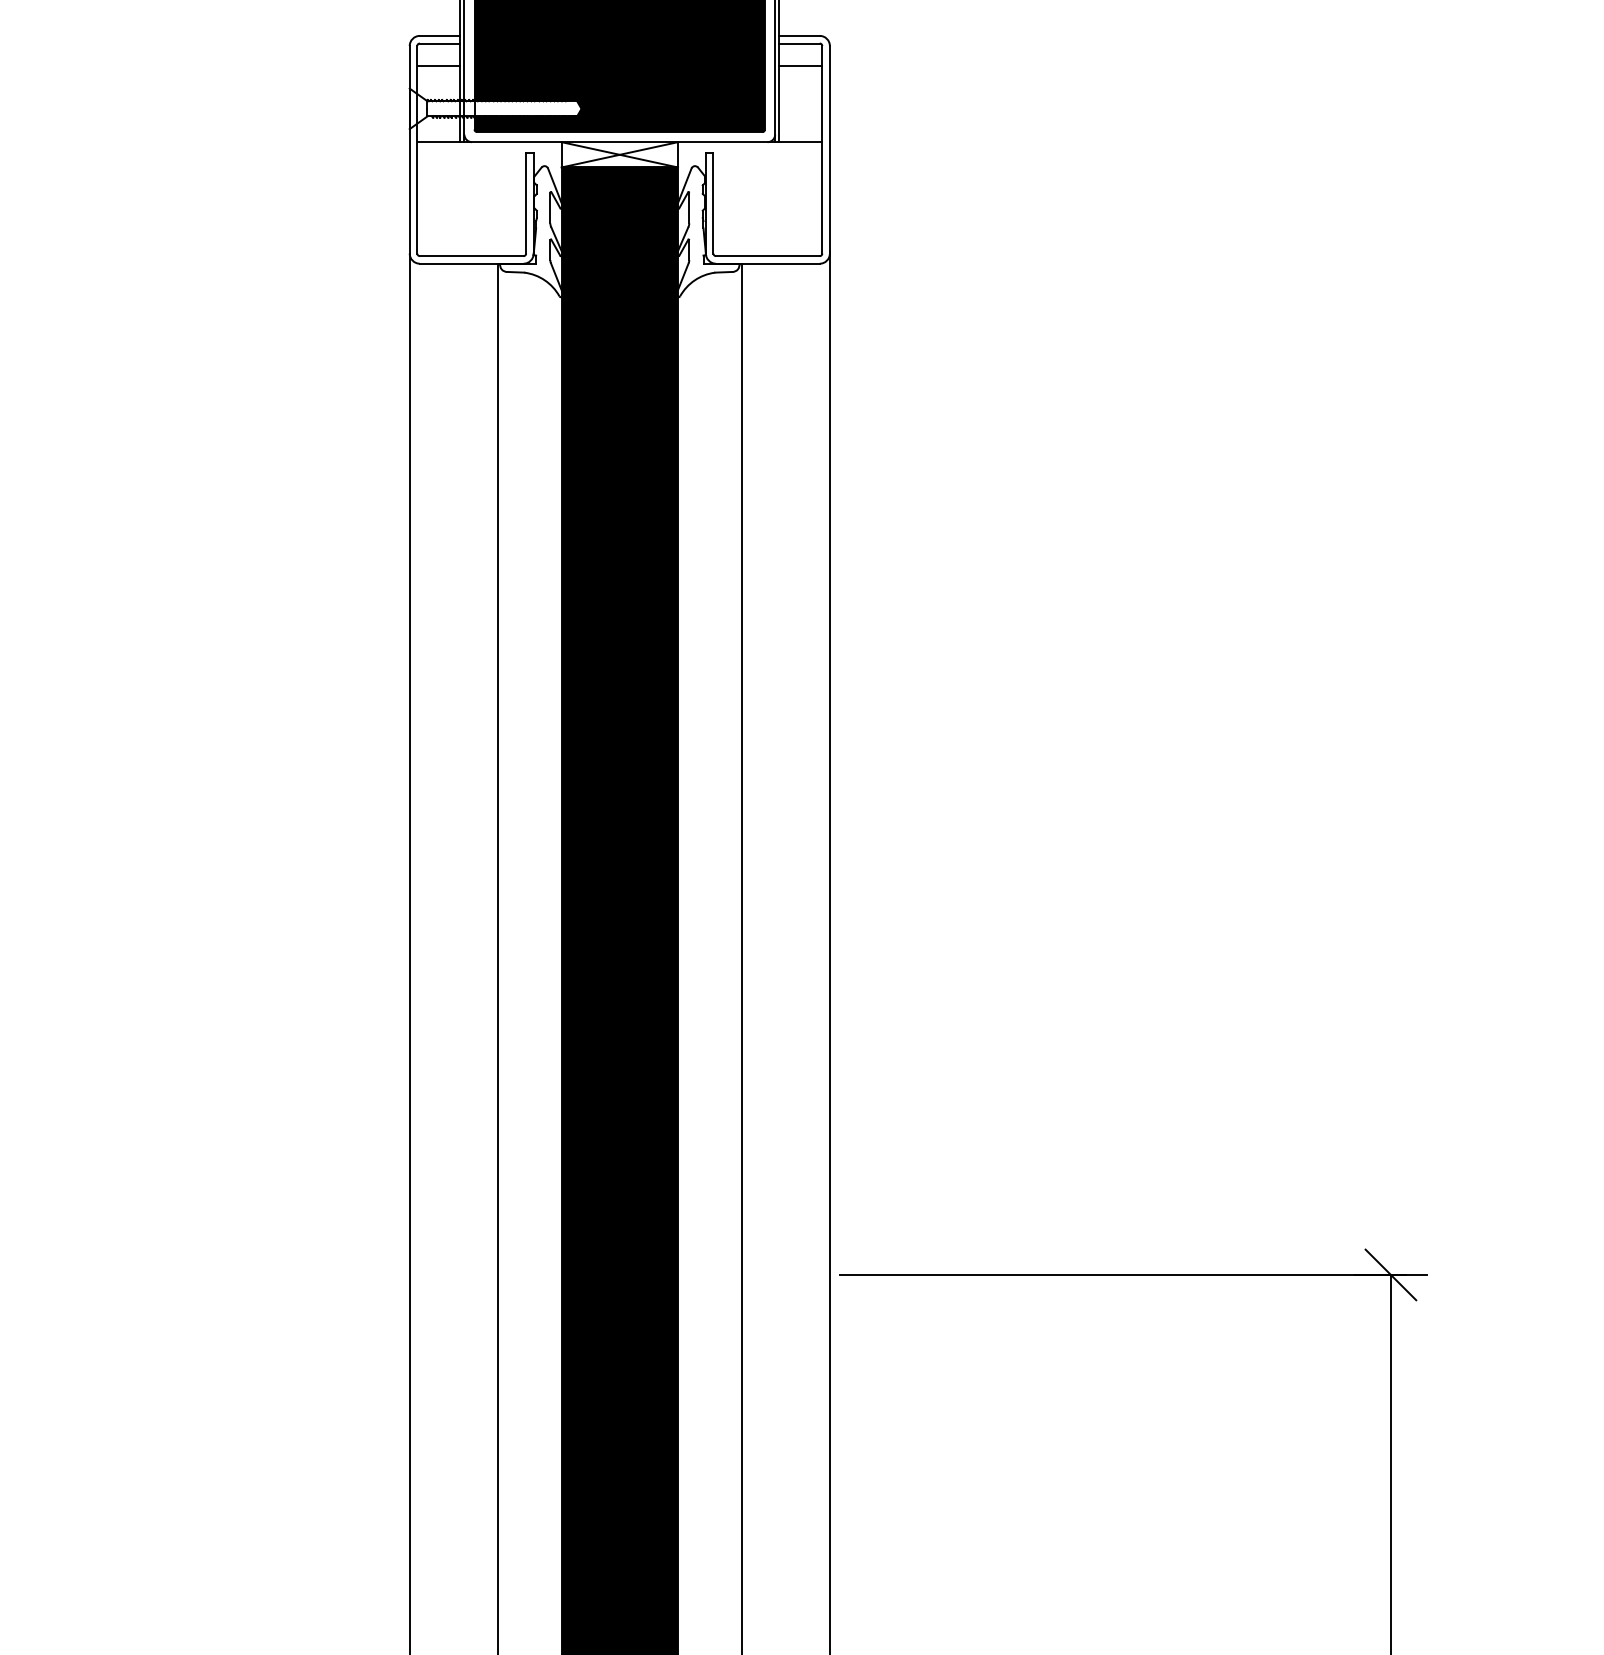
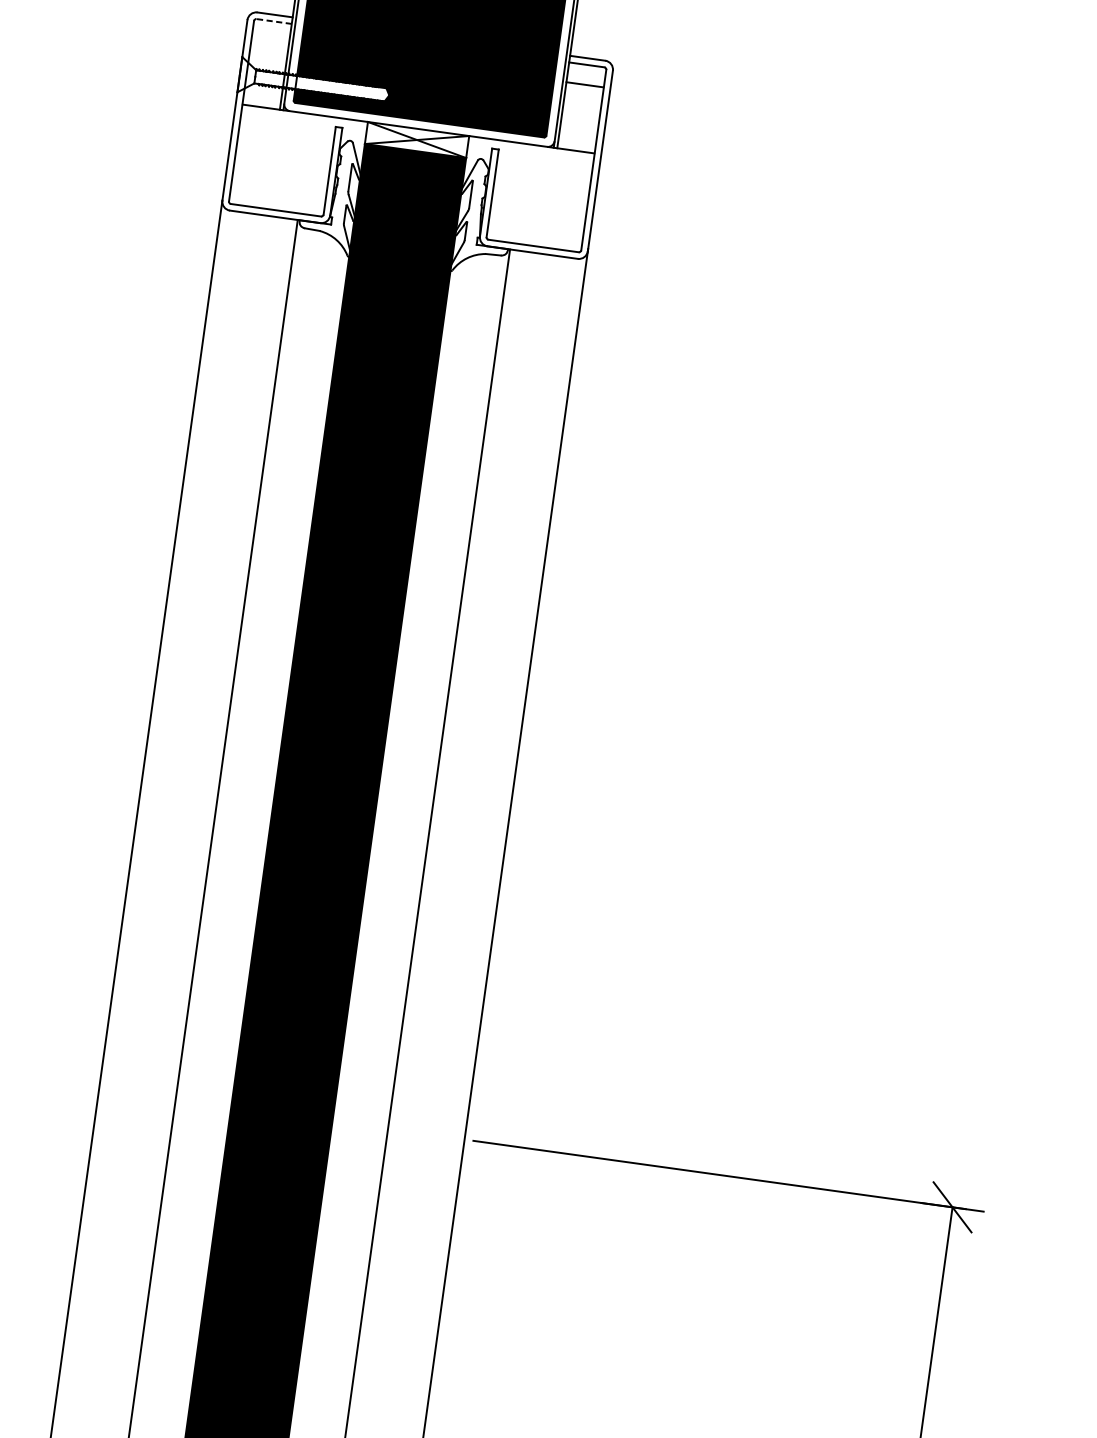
line: (439, 43) -> (273, 21), solid -> dashed
line: (438, 66) -> (270, 41), removed

